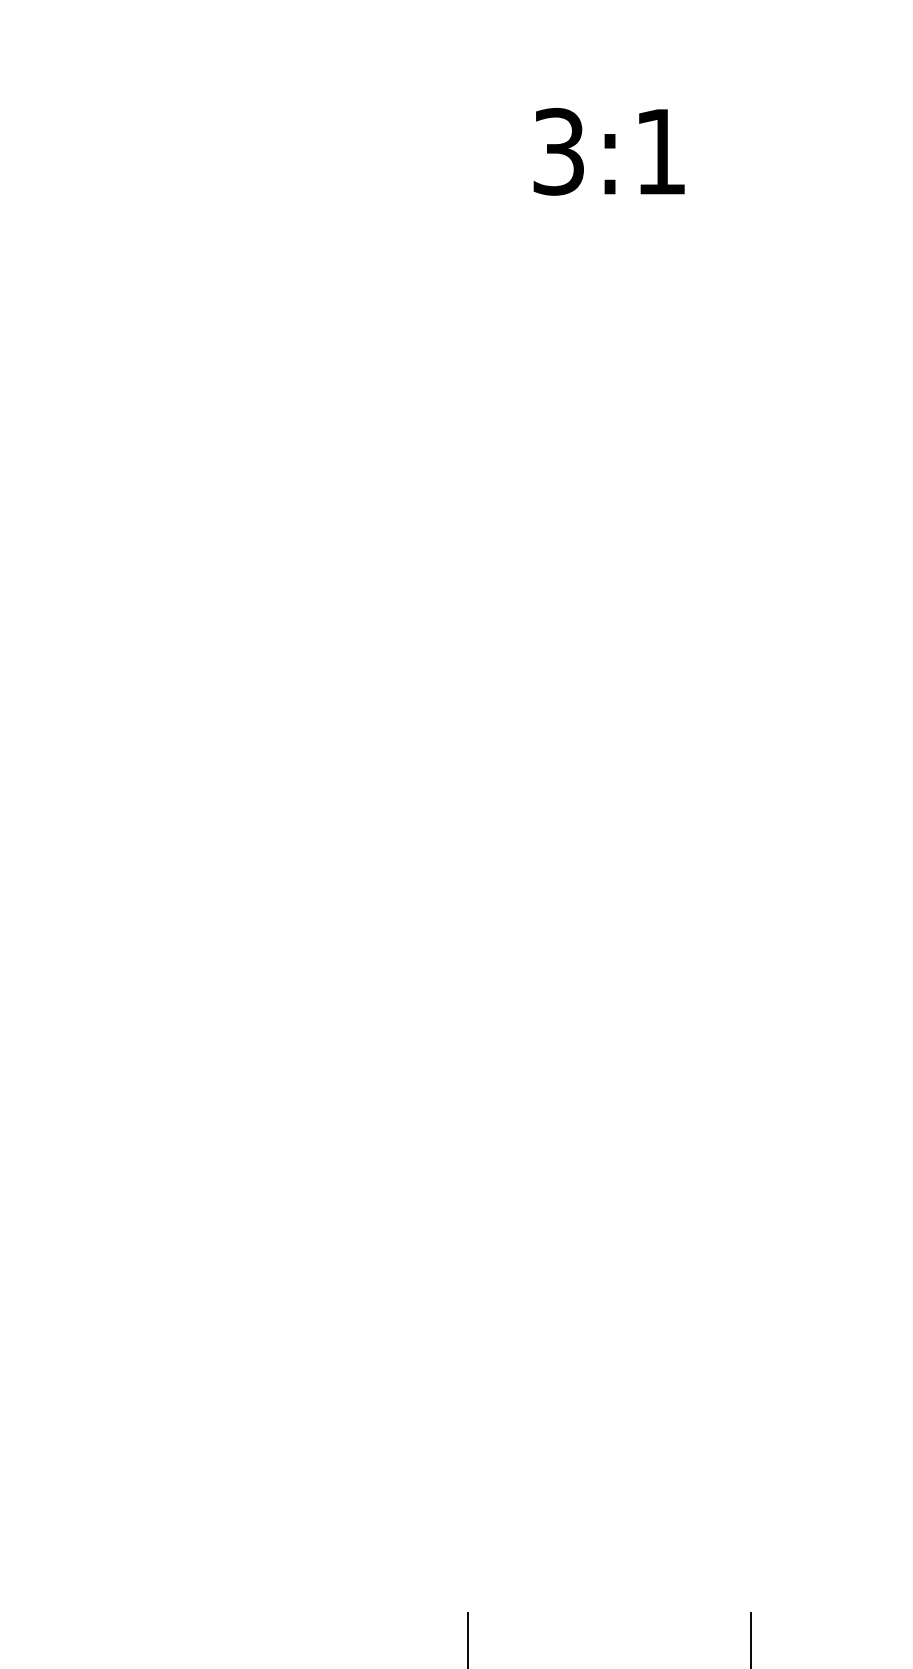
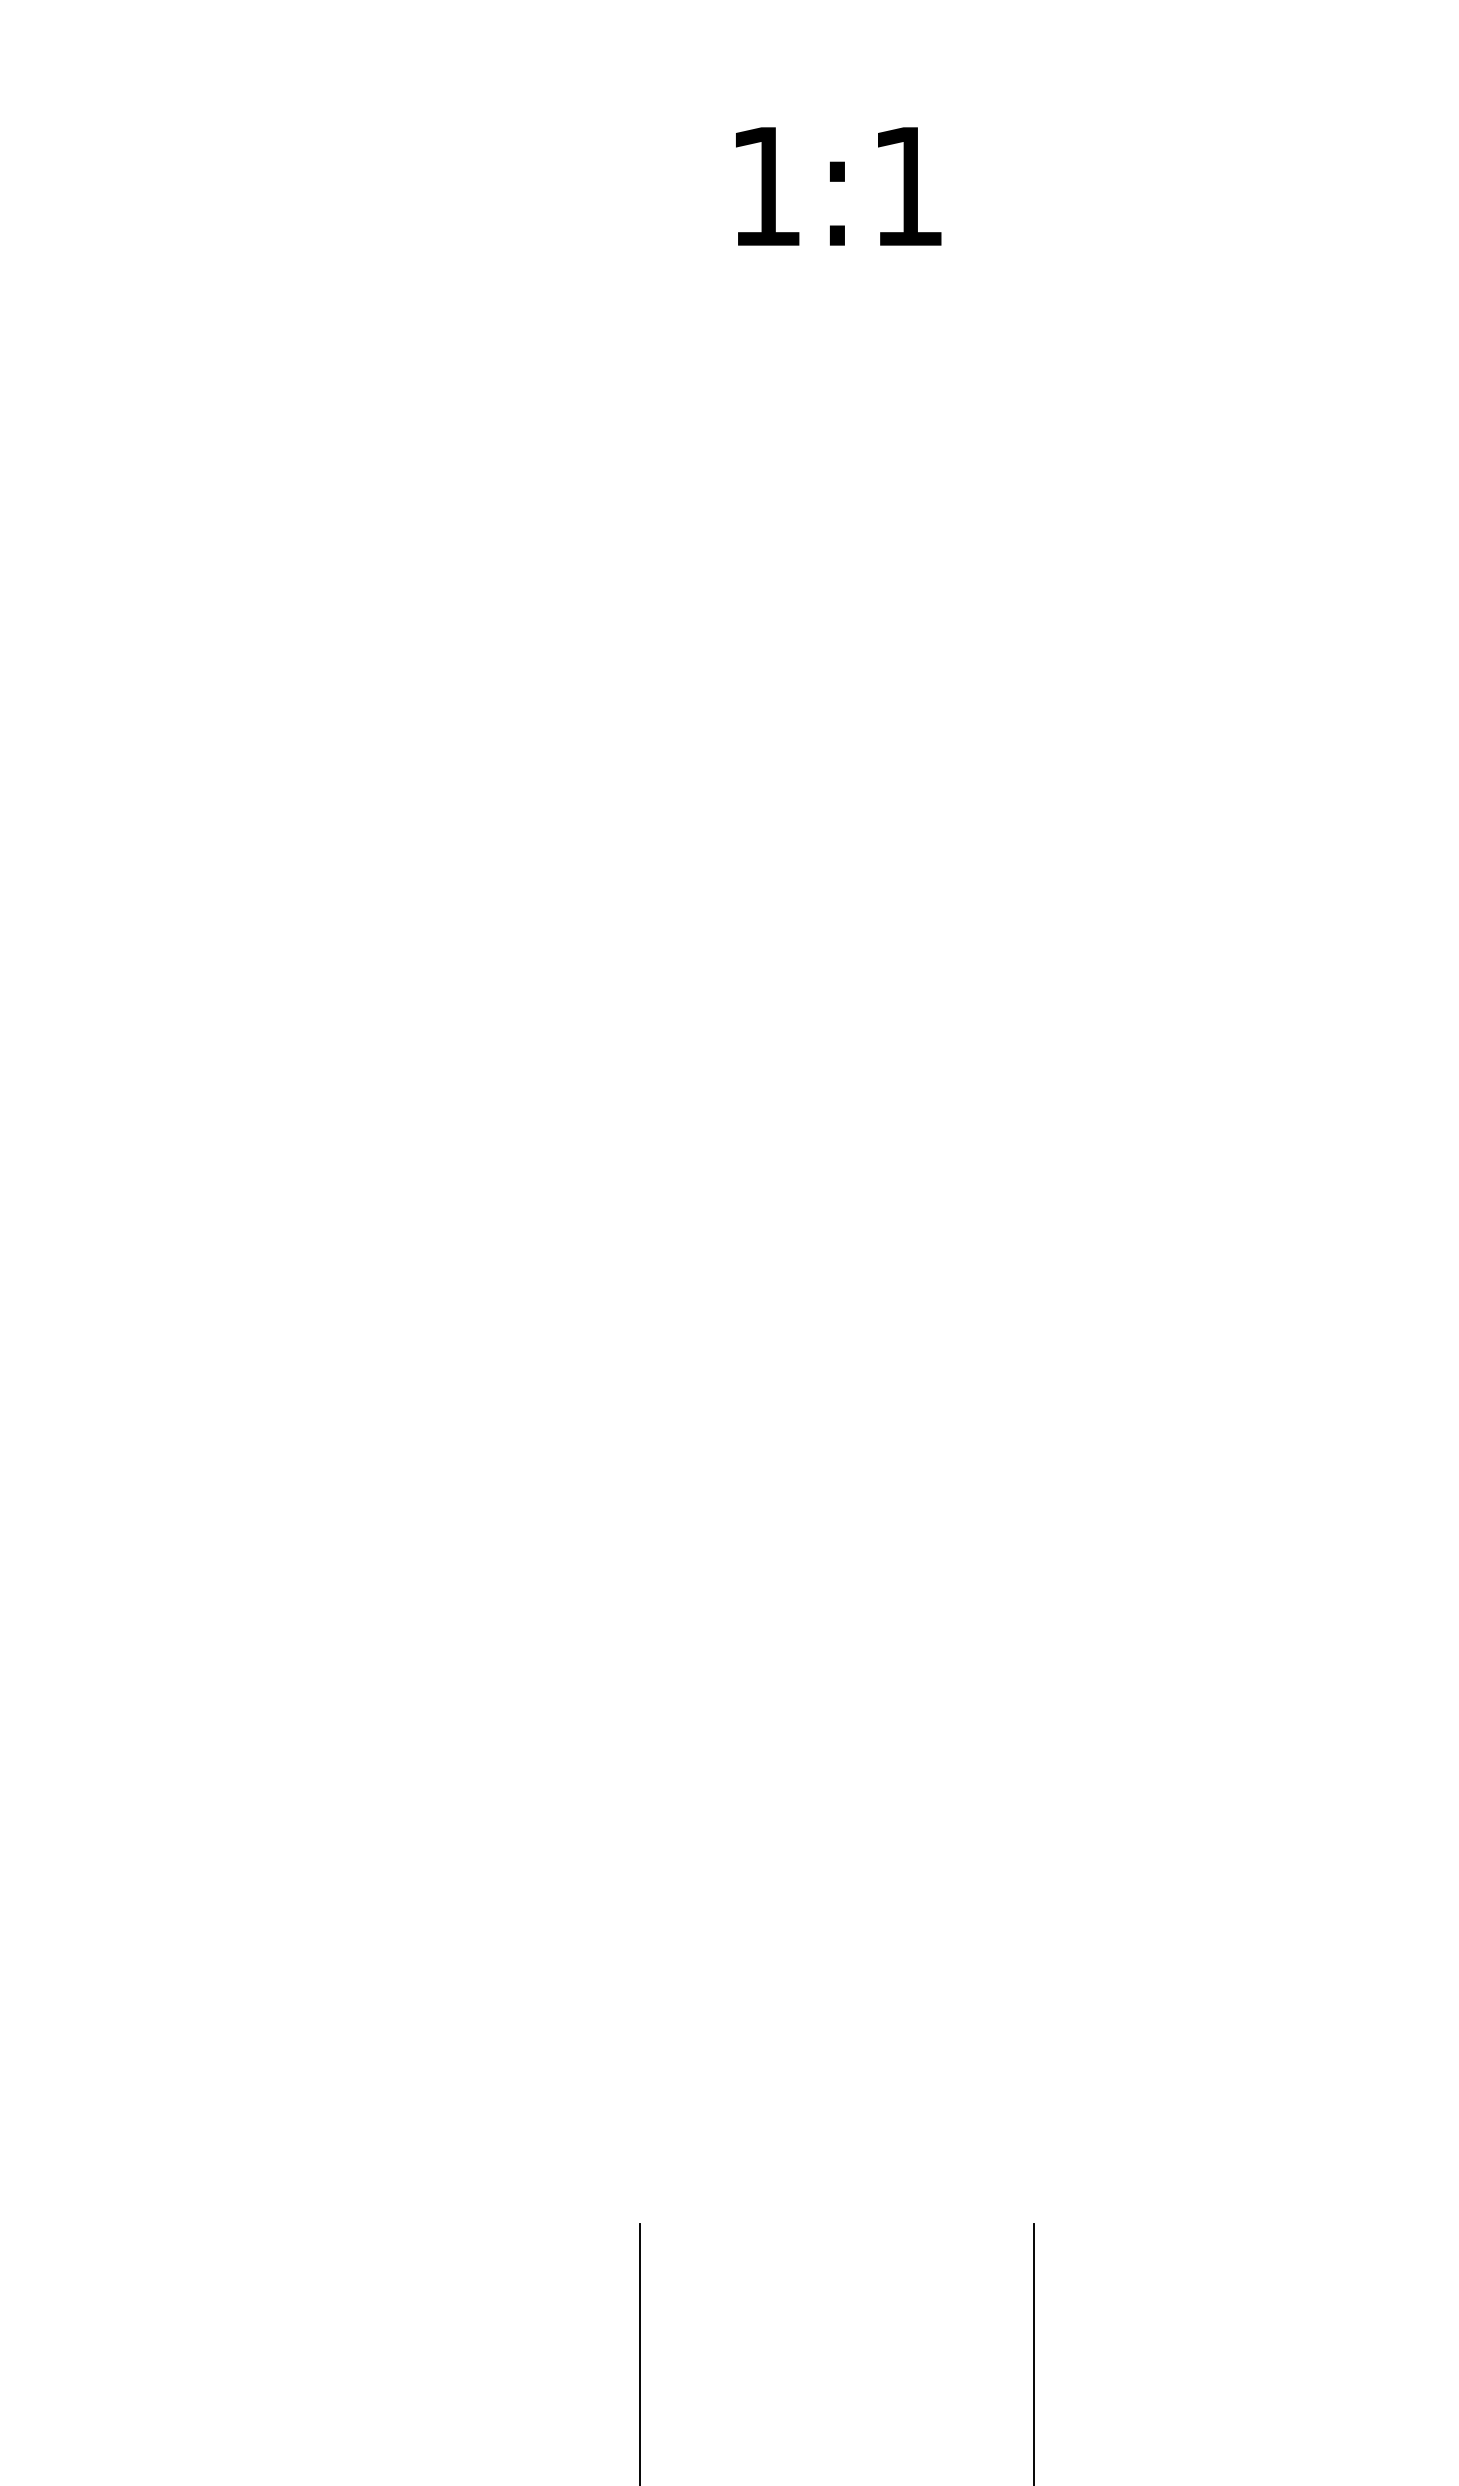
text: (559, 151) -> (766, 186), 3:1 -> 1:1

